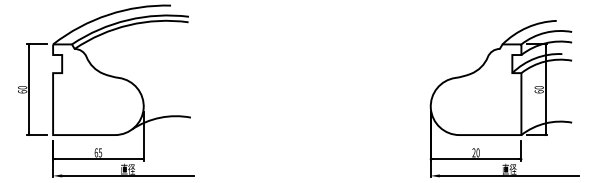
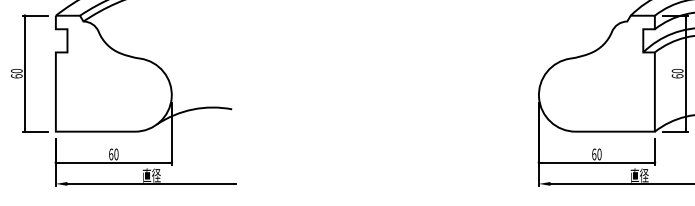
text: (100, 152) -> (116, 153), 65 -> 60
text: (473, 152) -> (593, 153), 20 -> 60

